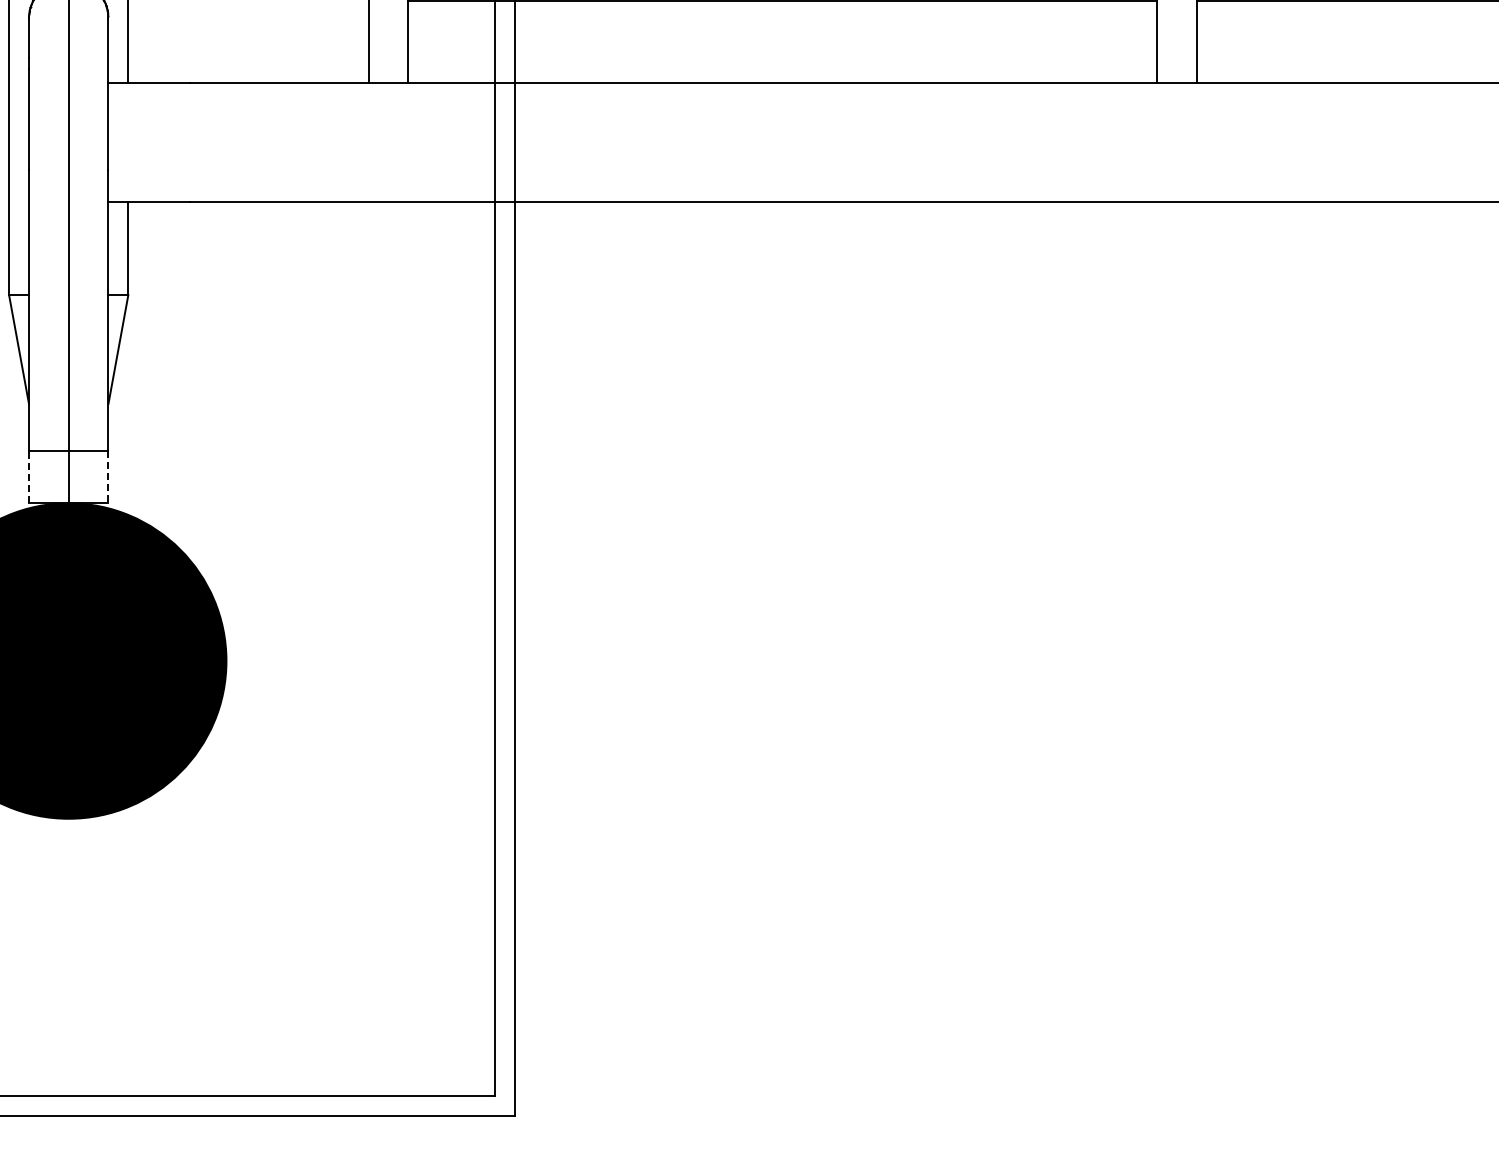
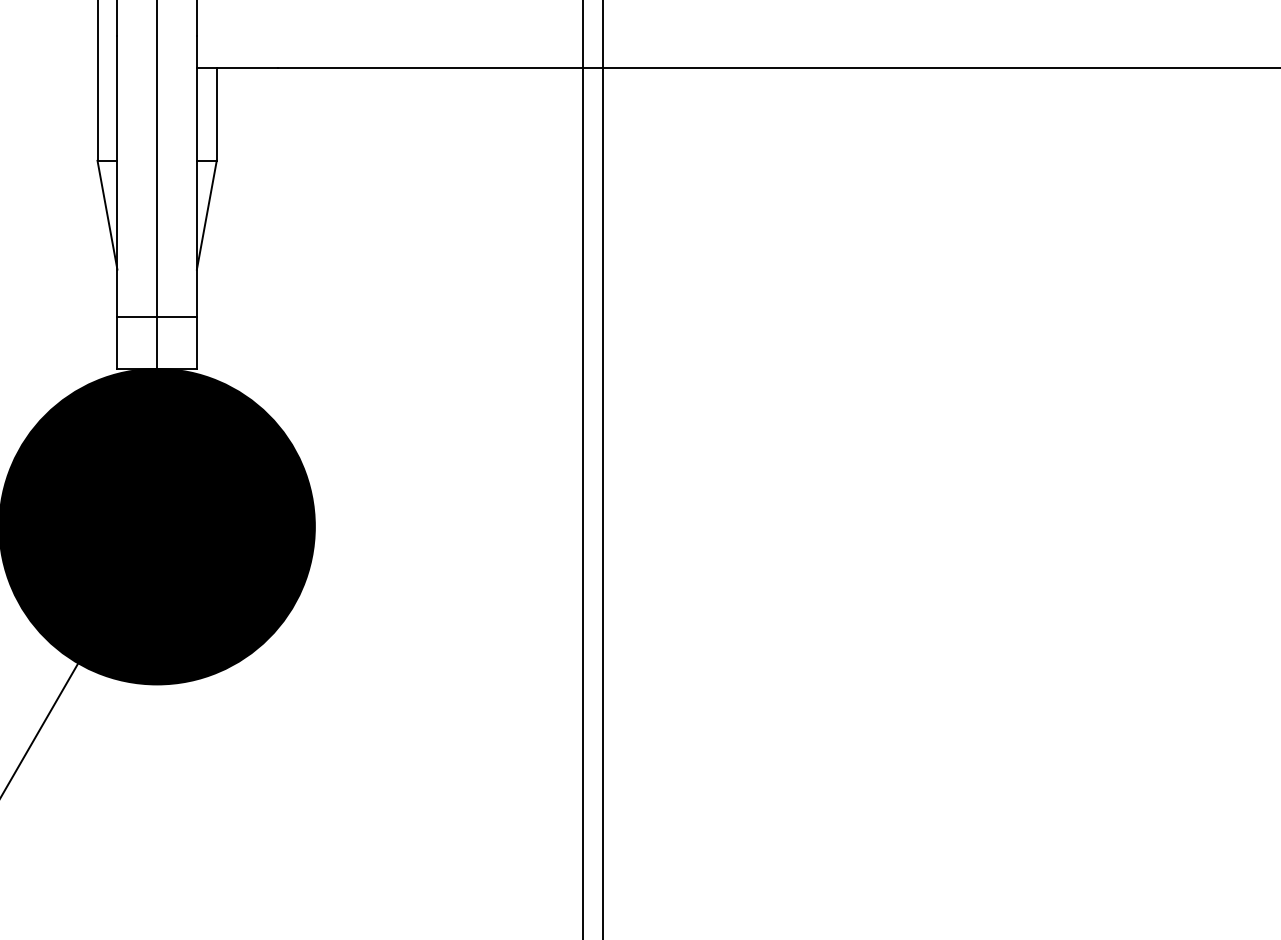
line: (28, 476) -> (116, 342), dashed -> solid
line: (108, 477) -> (196, 343), dashed -> solid

